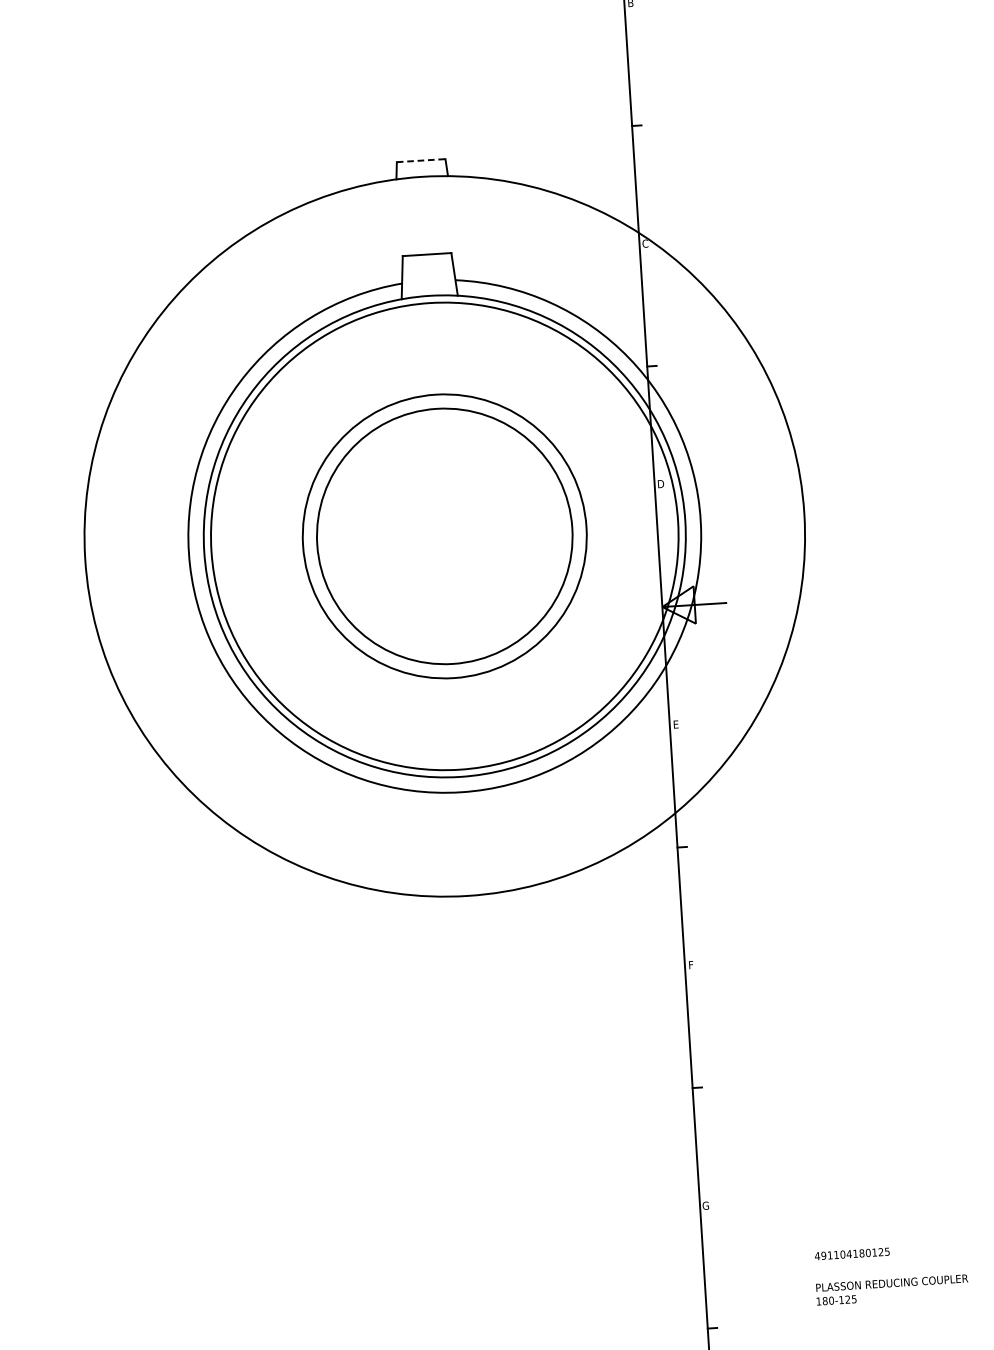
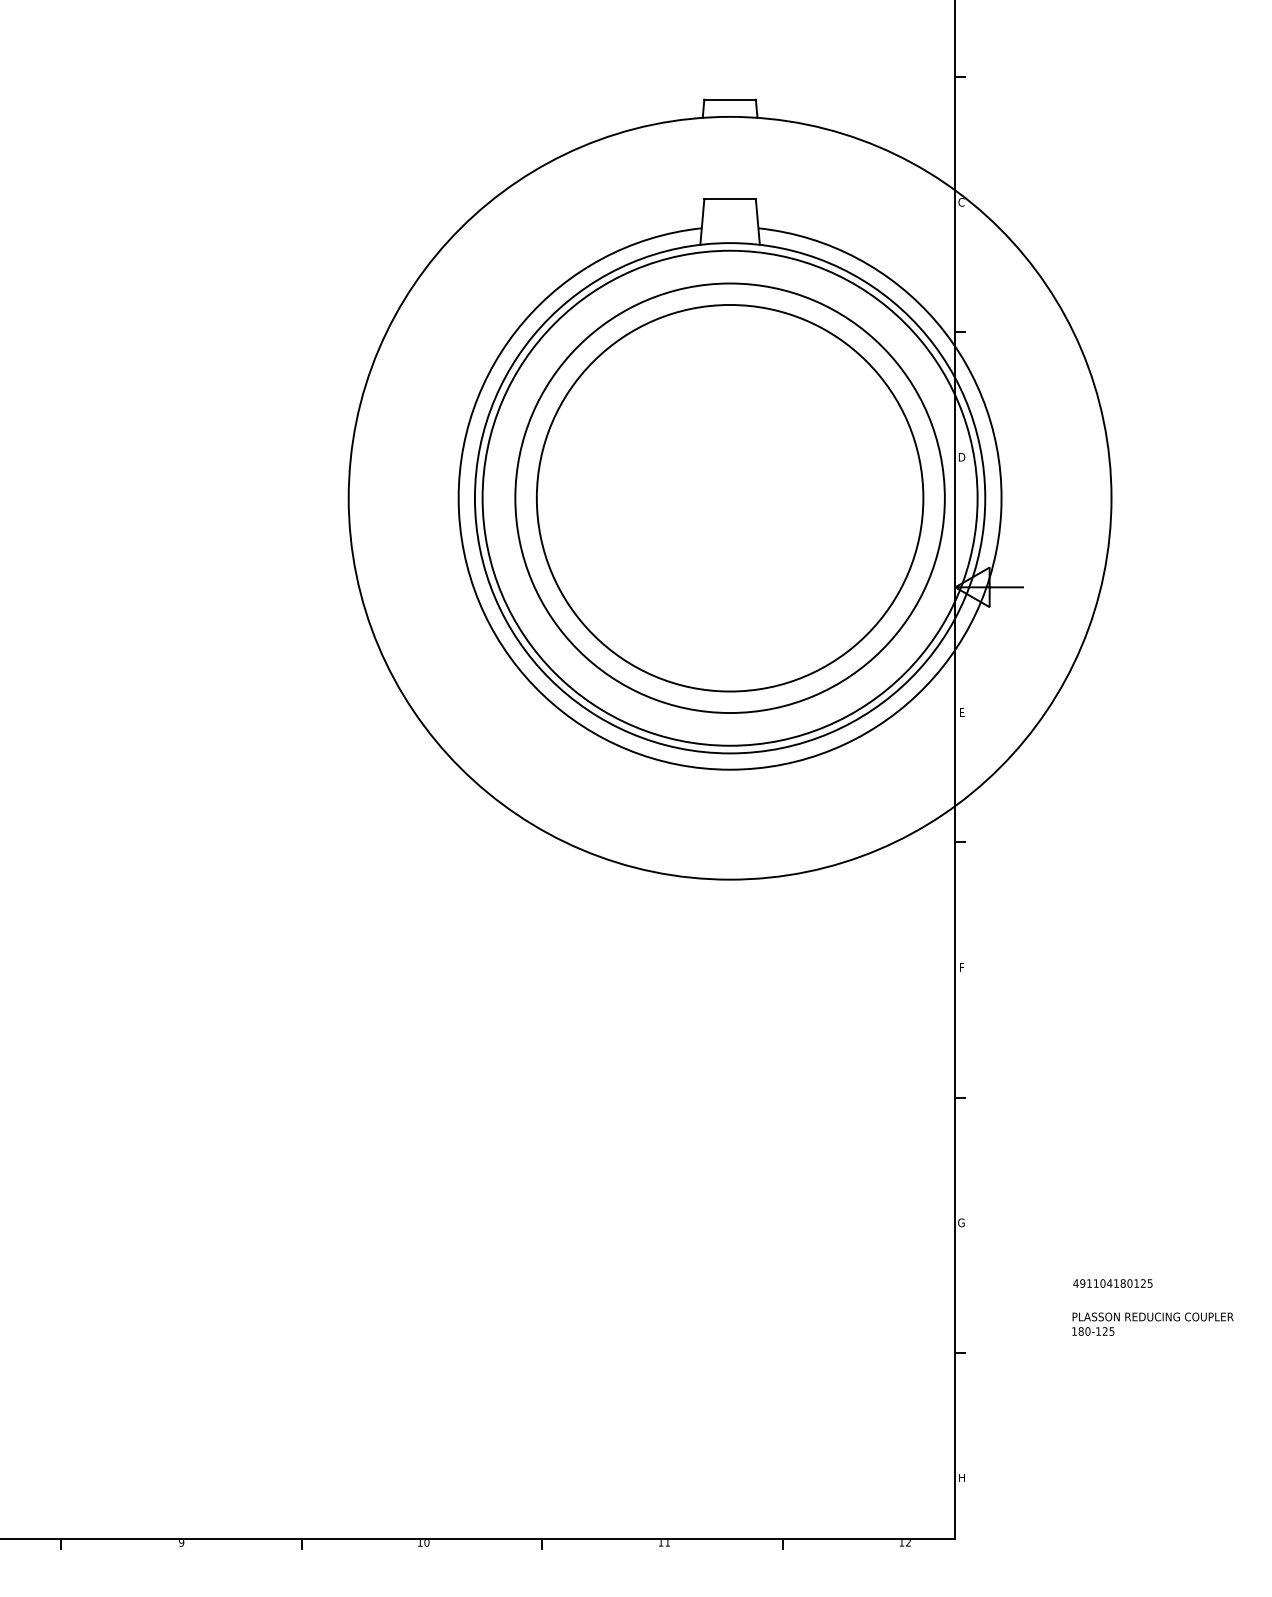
line: (421, 160) -> (730, 99), dashed -> solid
circle: (444, 535) -> (729, 497), size x1.43
circle: (444, 536) -> (729, 498), size x1.43

